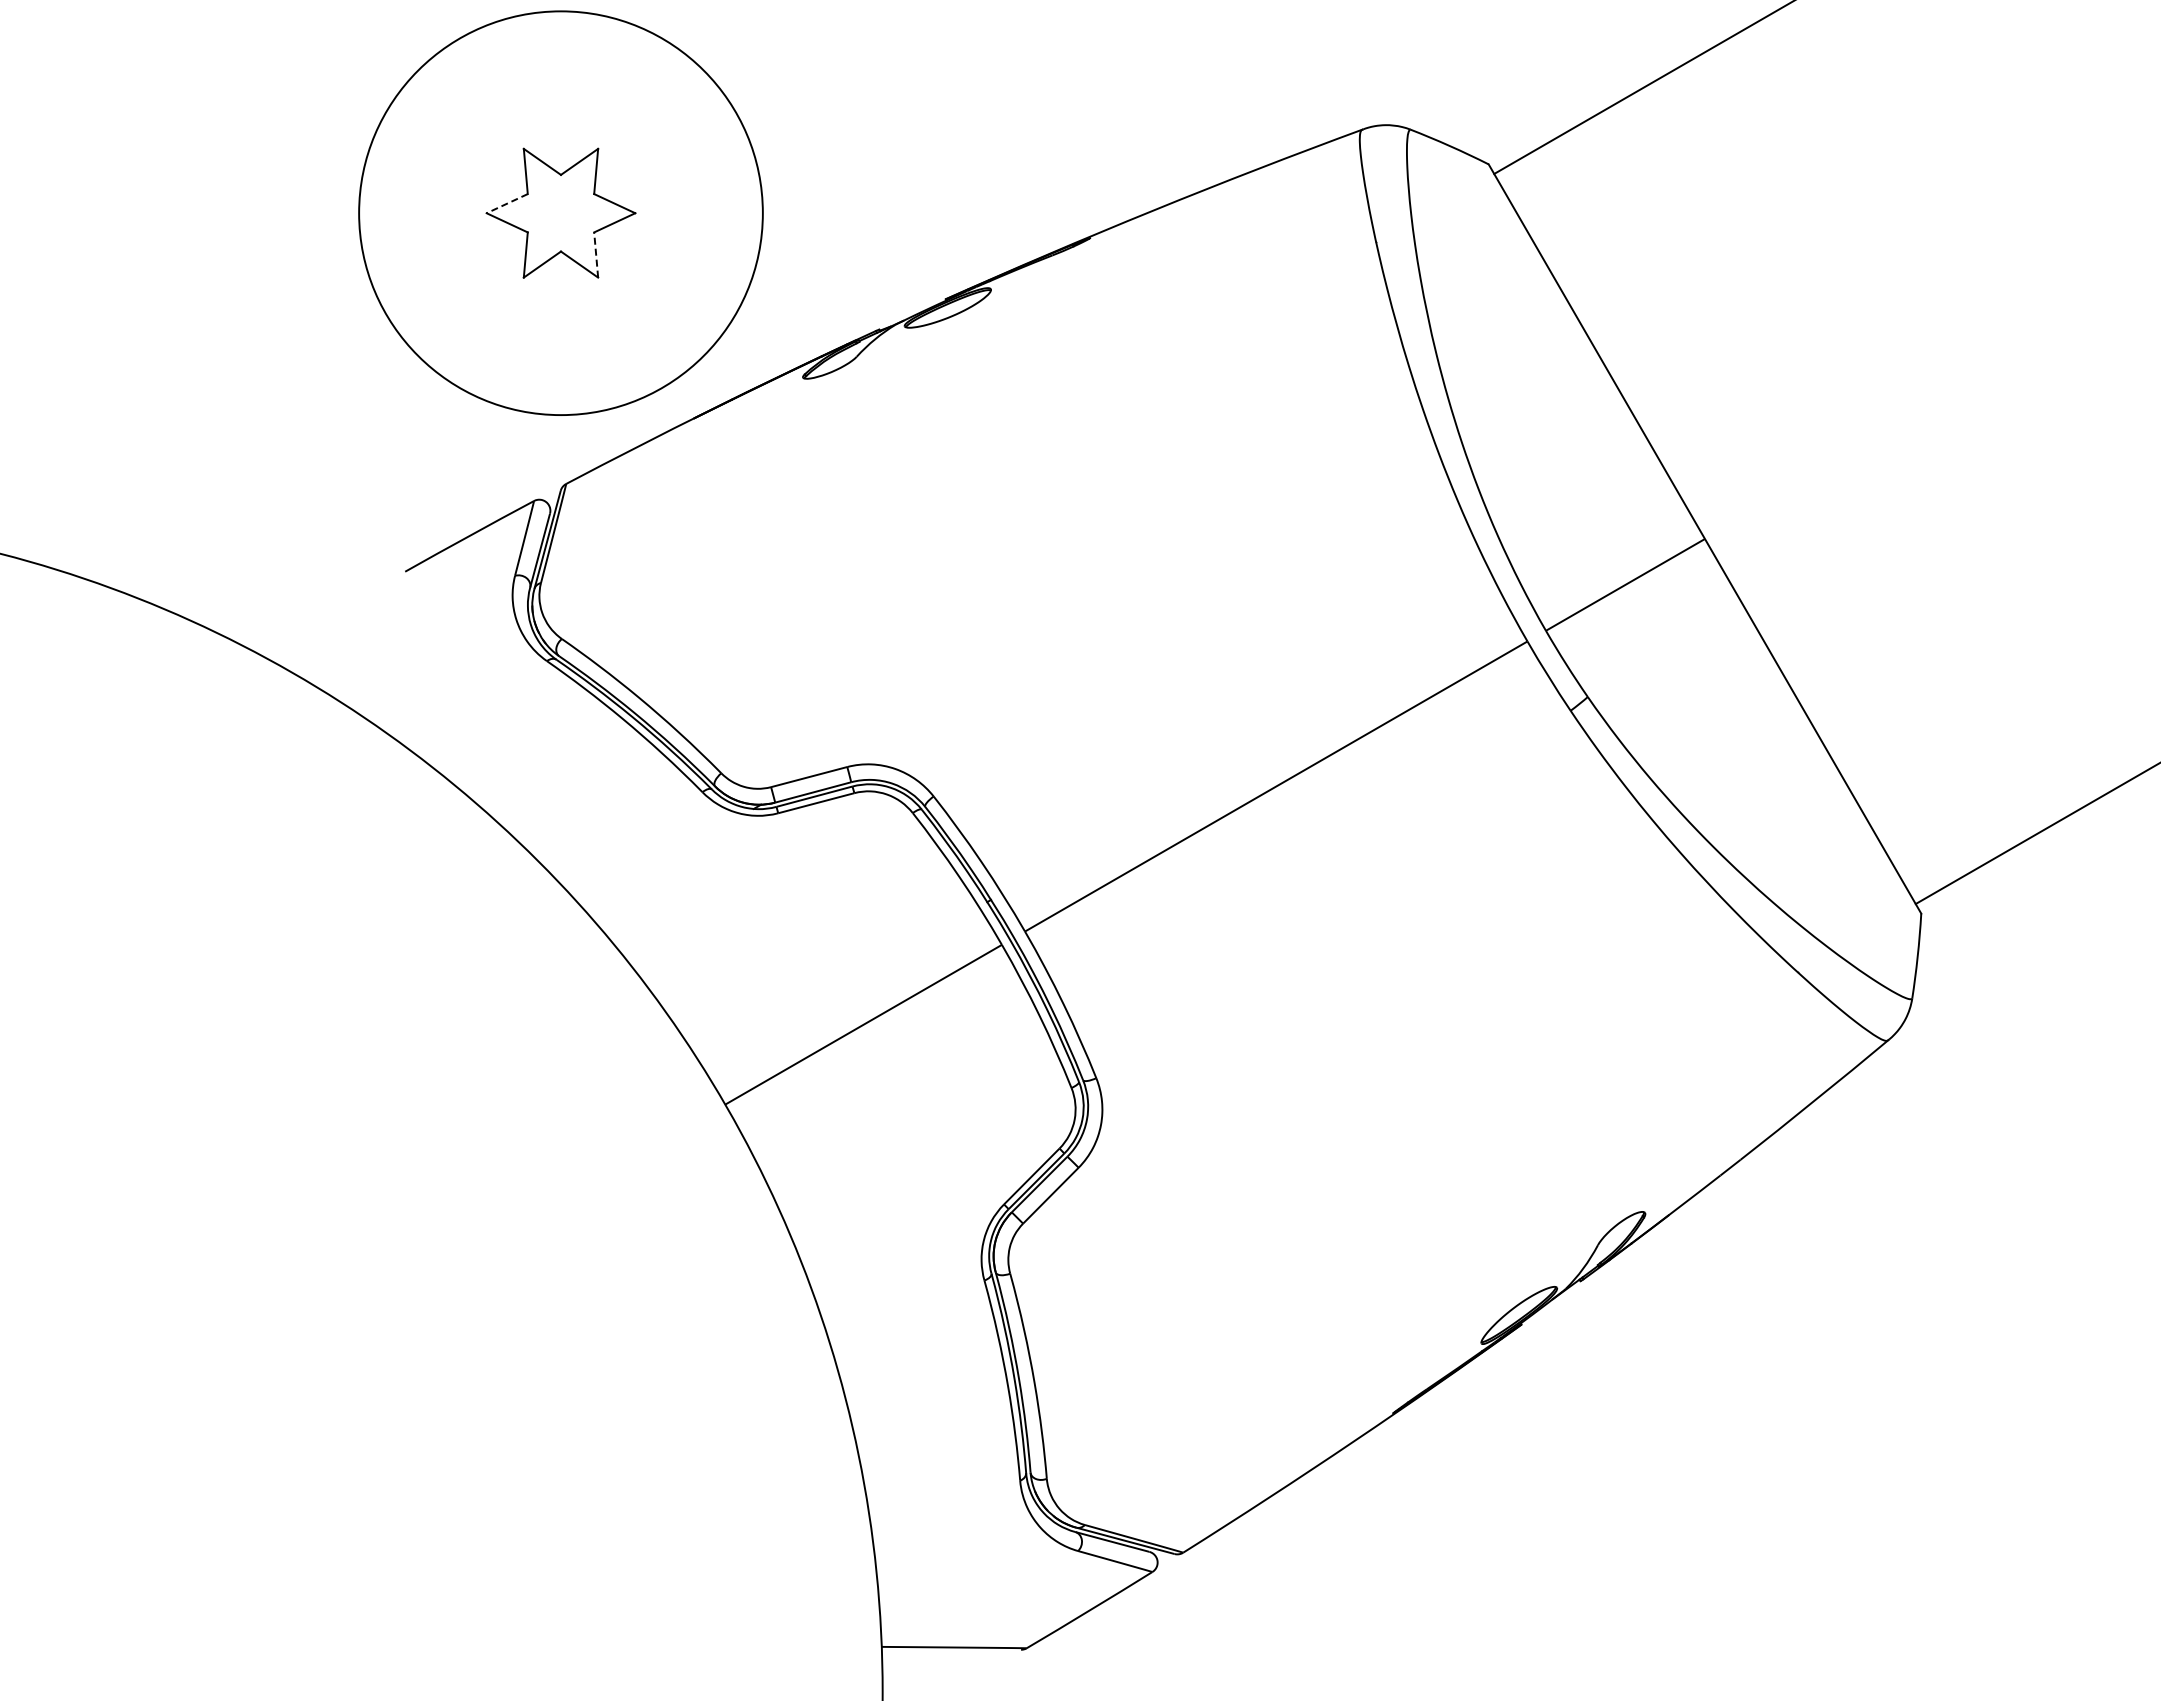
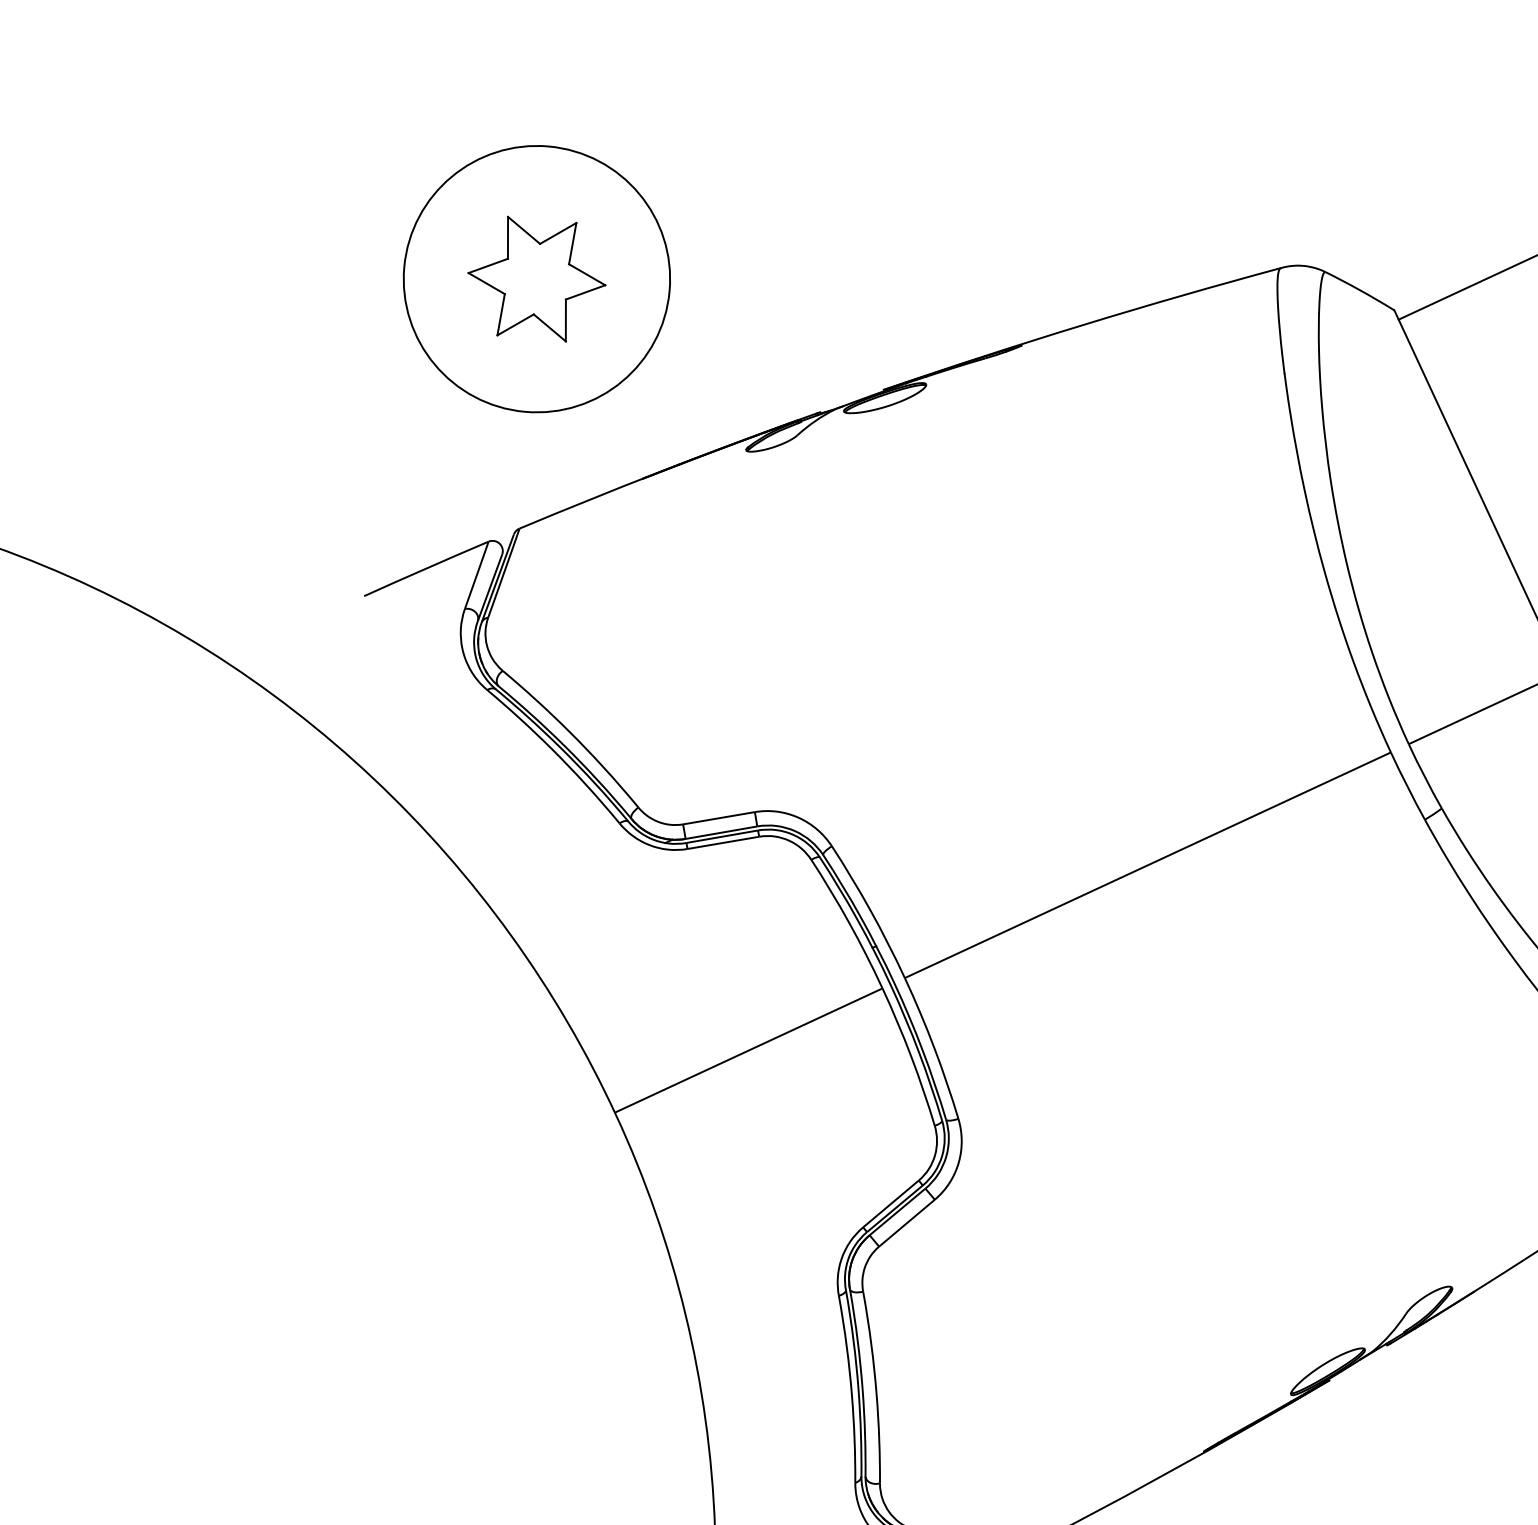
line: (507, 203) -> (488, 265), dashed -> solid
circle: (560, 213) -> (536, 279), size x0.71
line: (596, 255) -> (566, 320), dashed -> solid

